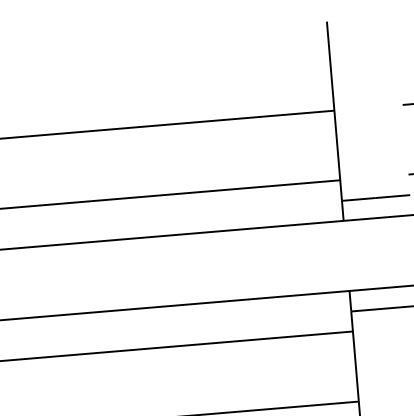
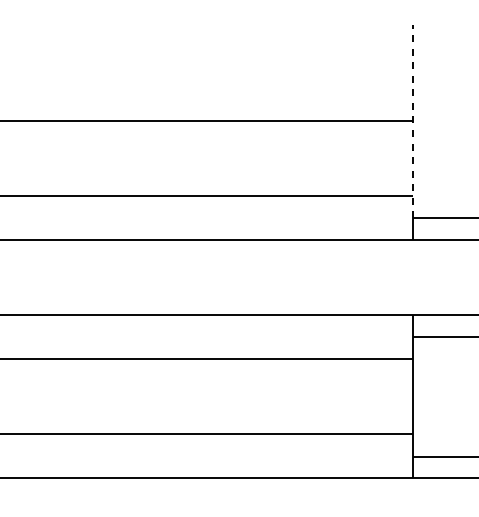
line: (334, 111) -> (412, 121), solid -> dashed

